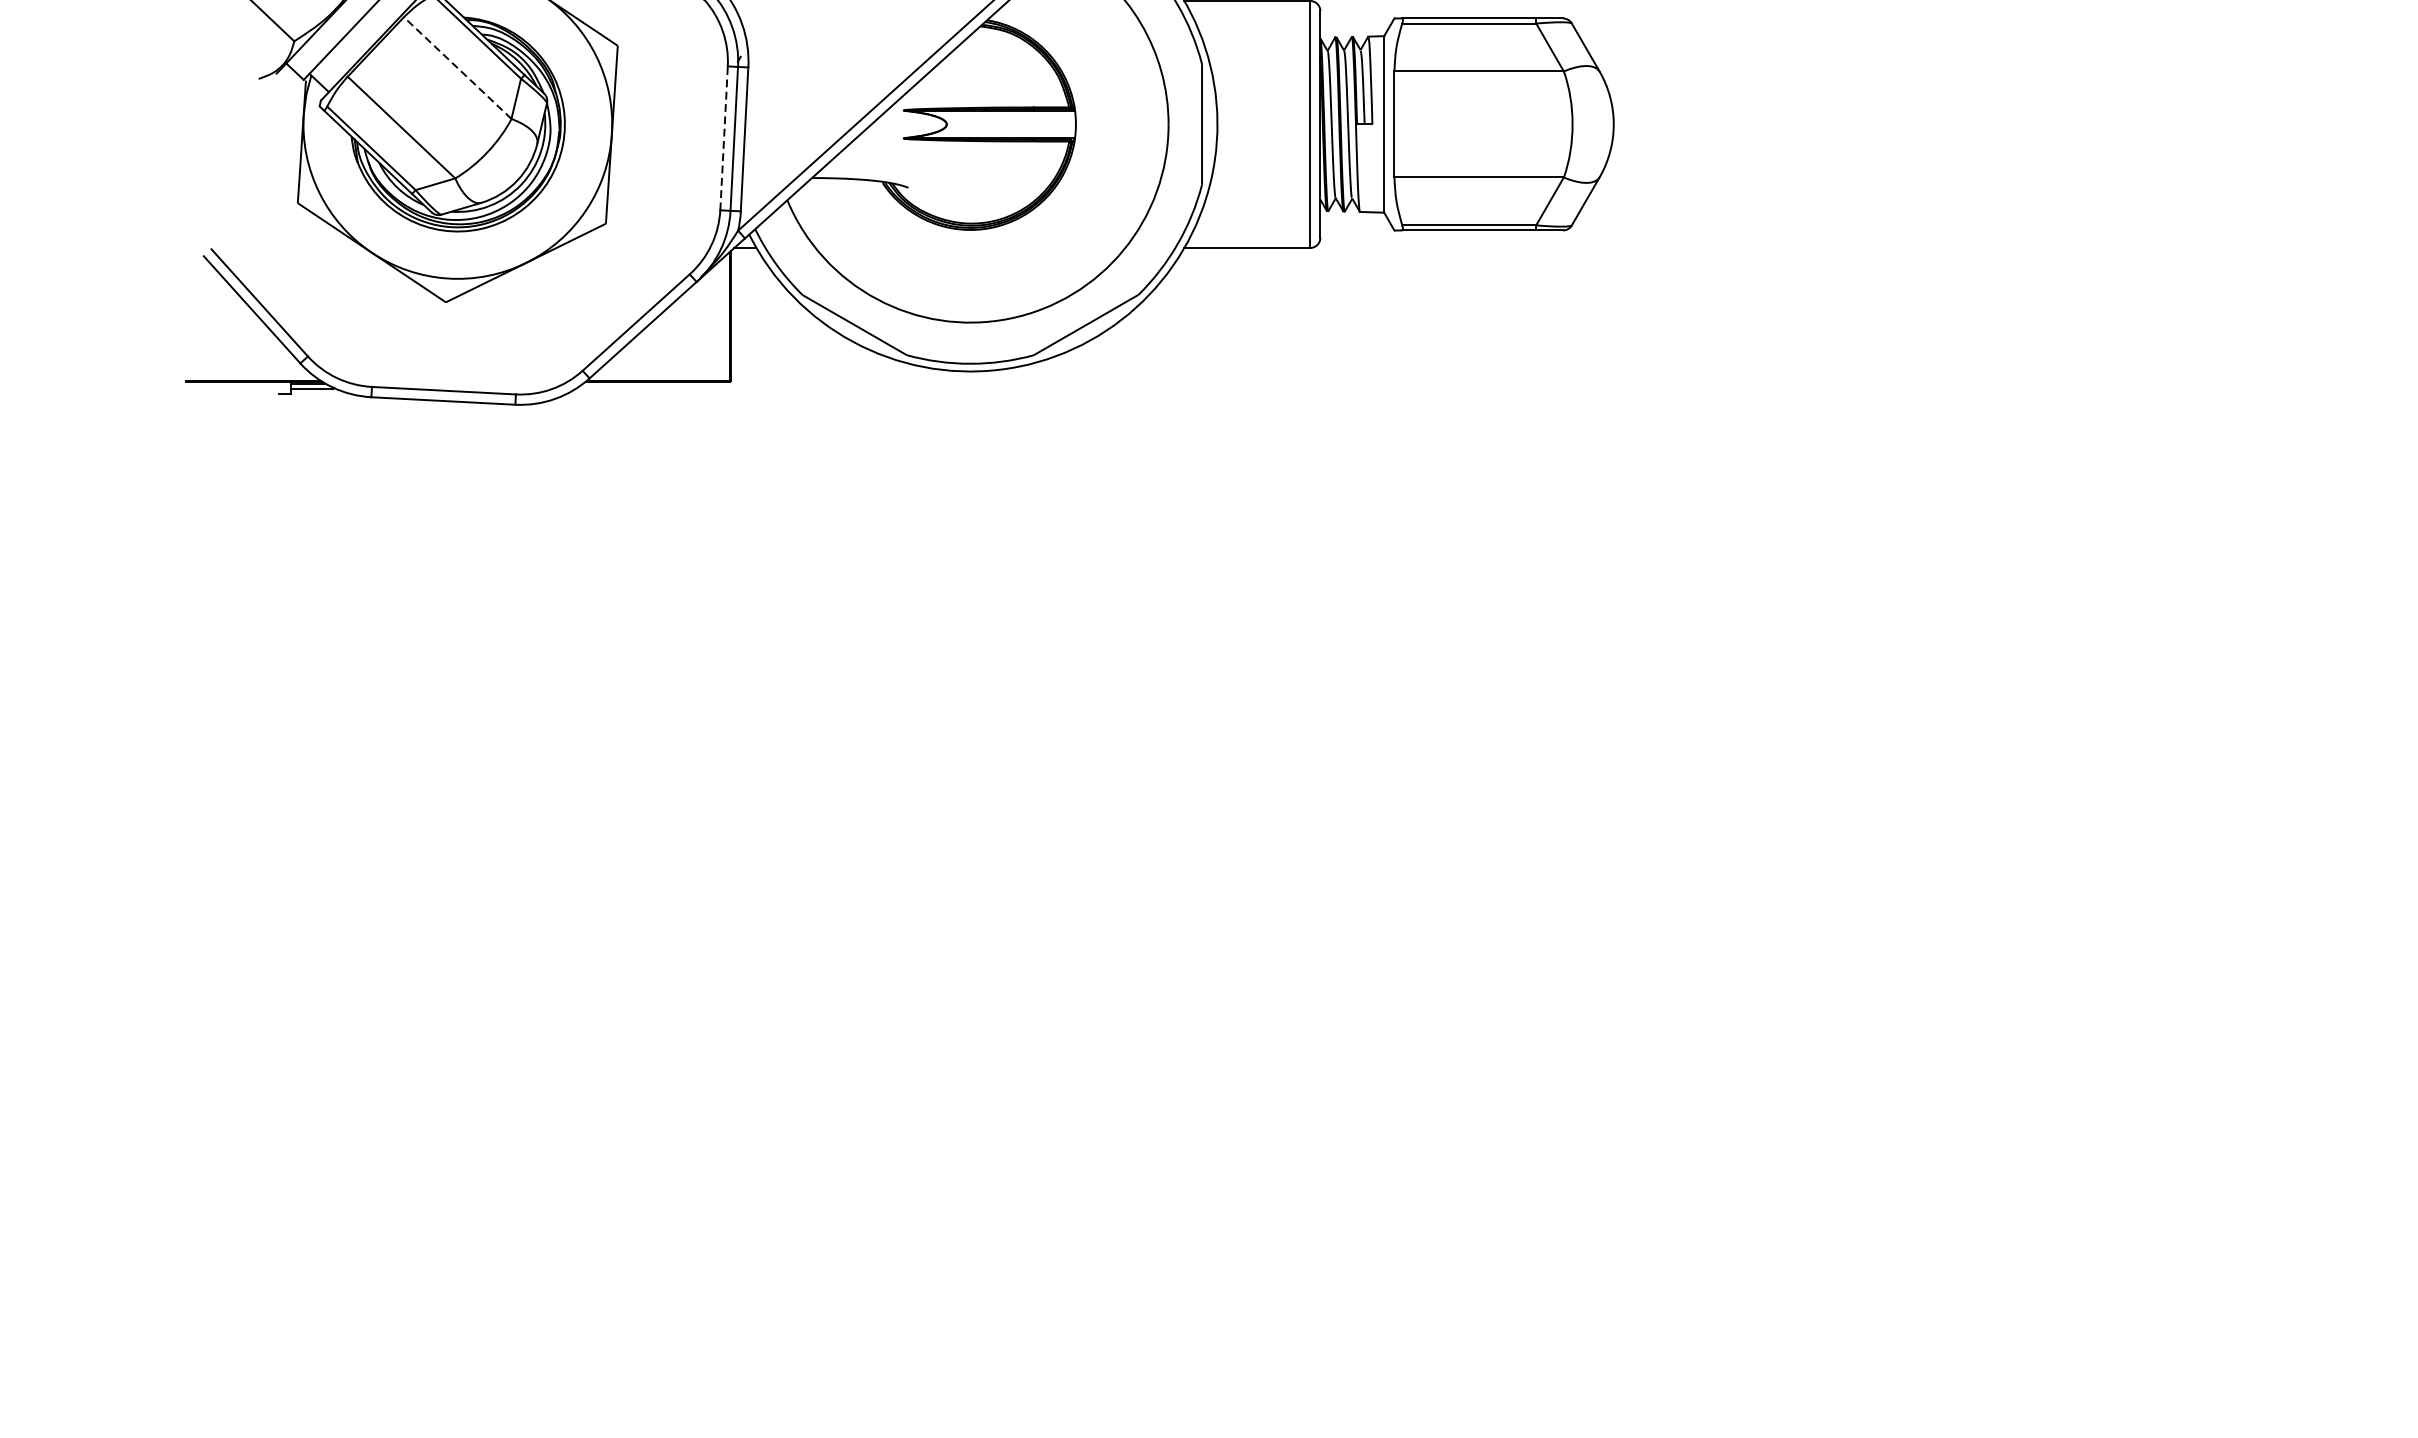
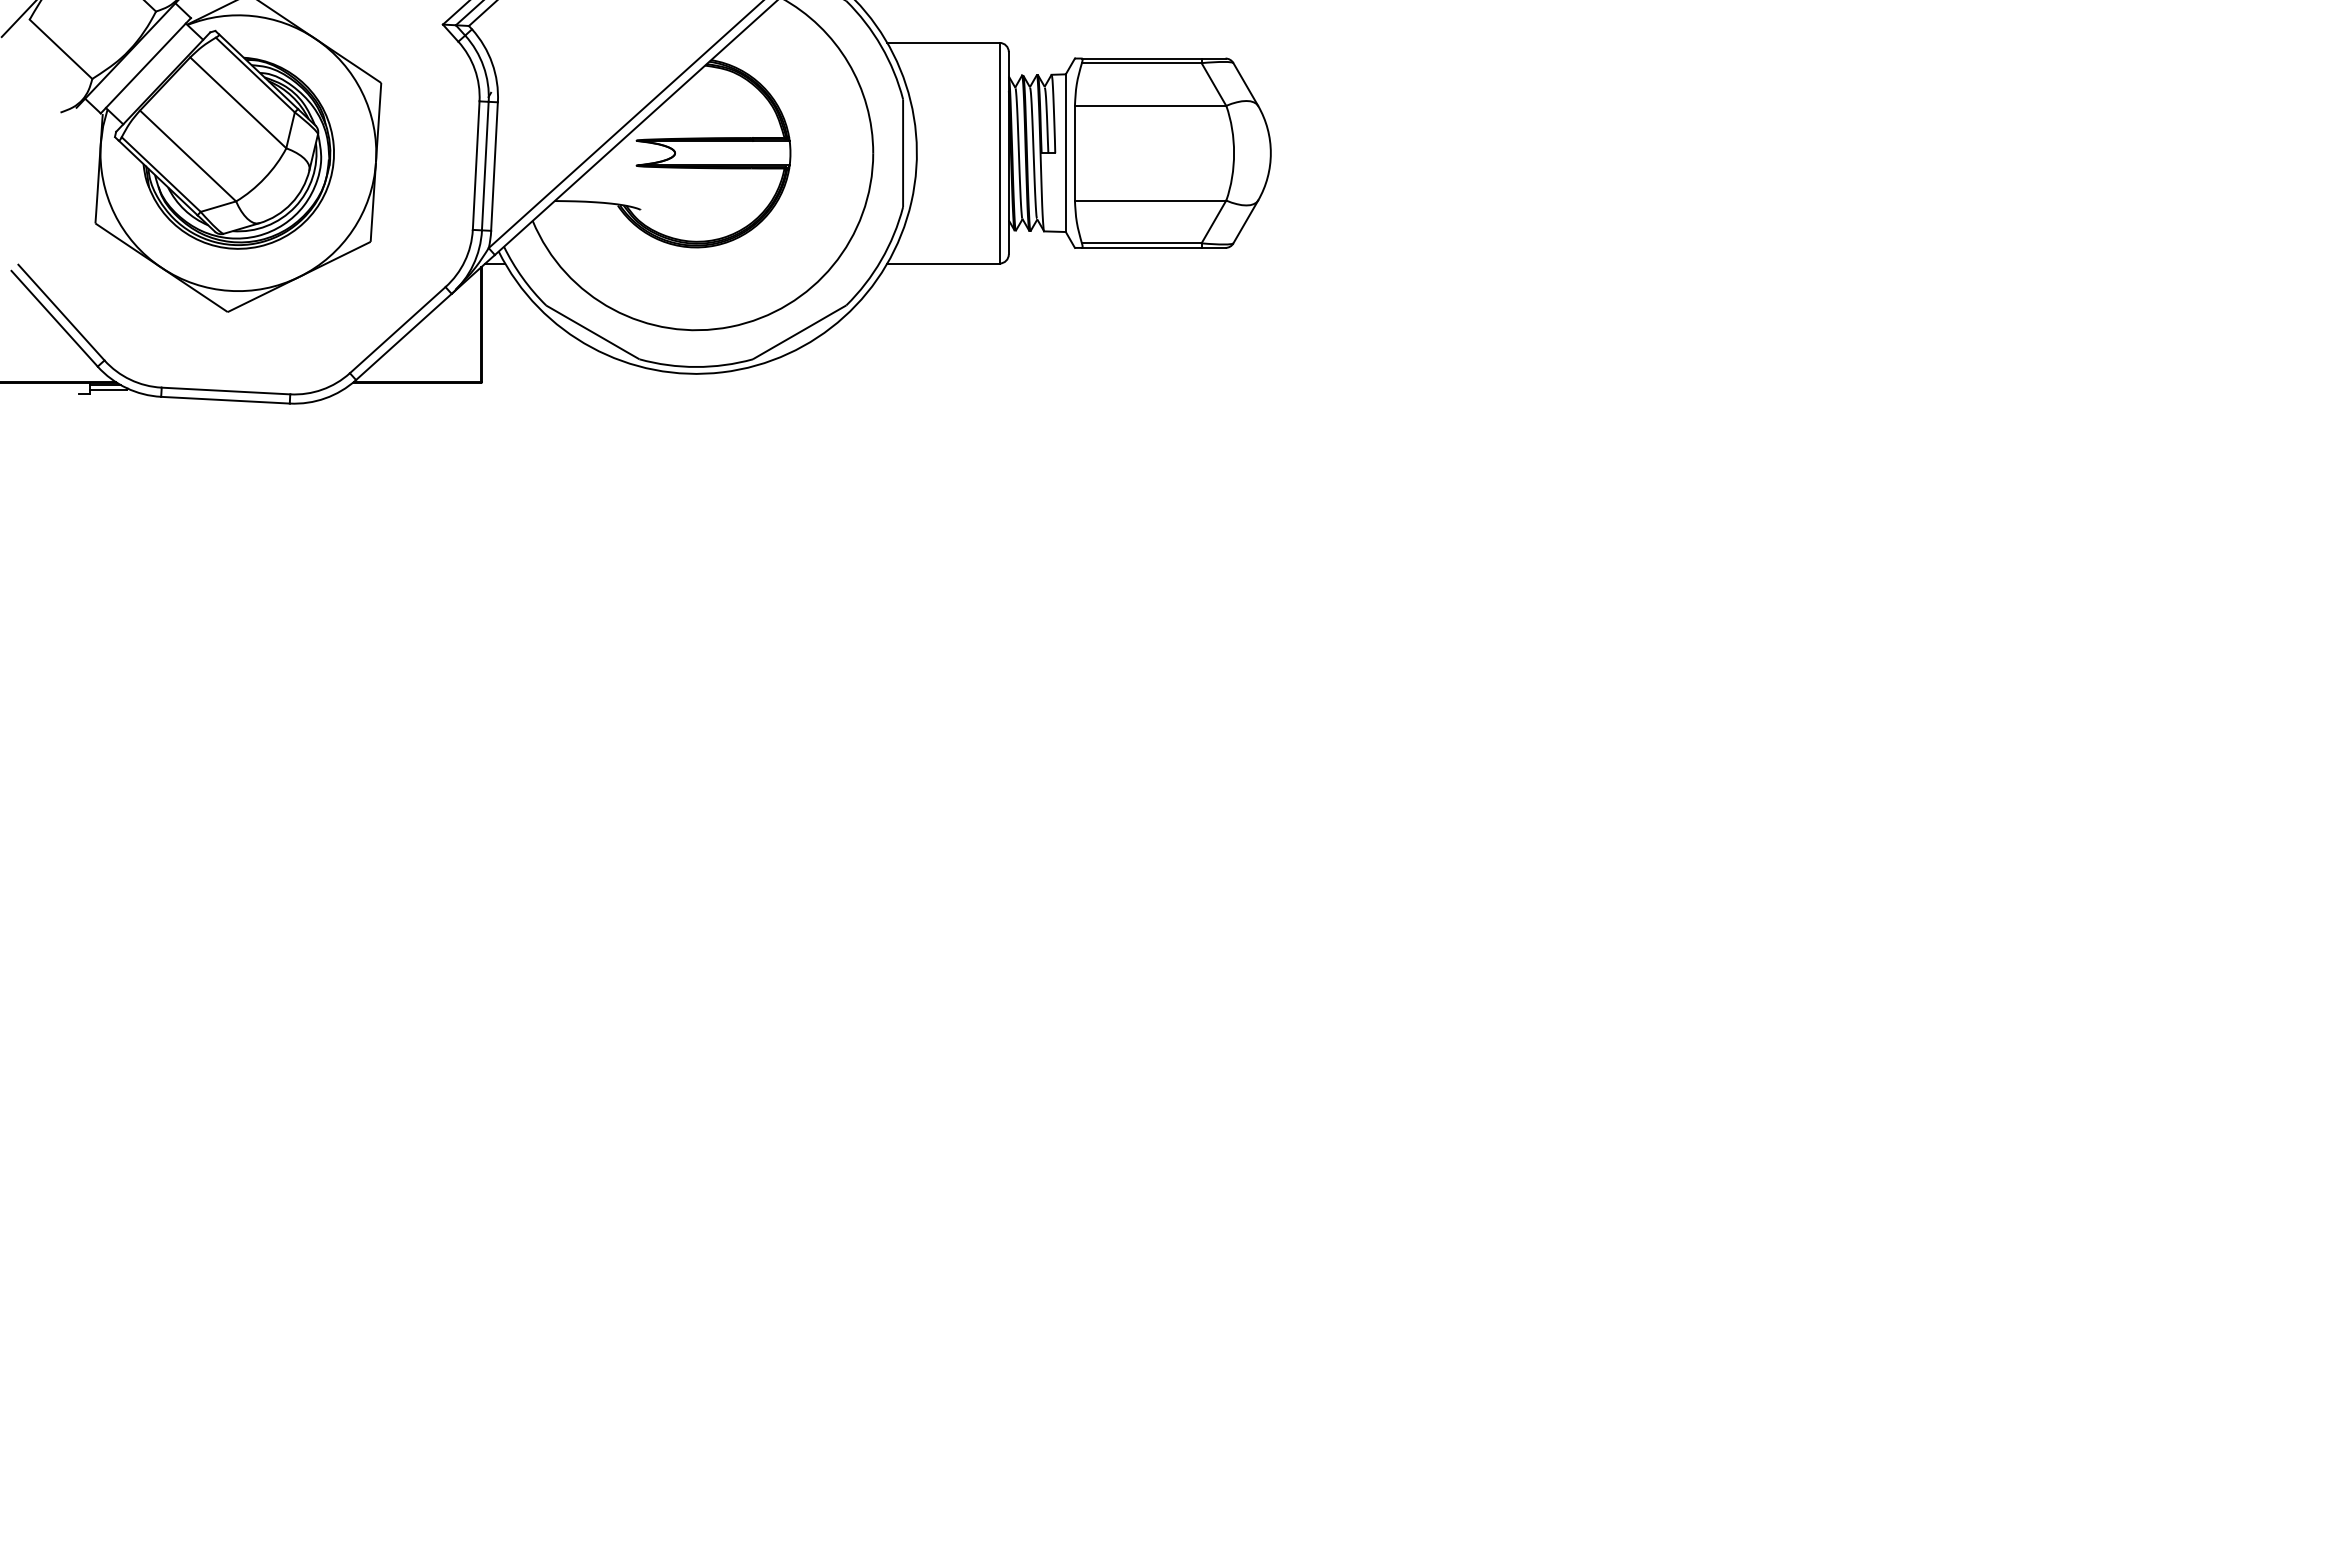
line: (456, 67) -> (237, 102), dashed -> solid
line: (724, 138) -> (476, 165), dashed -> solid

